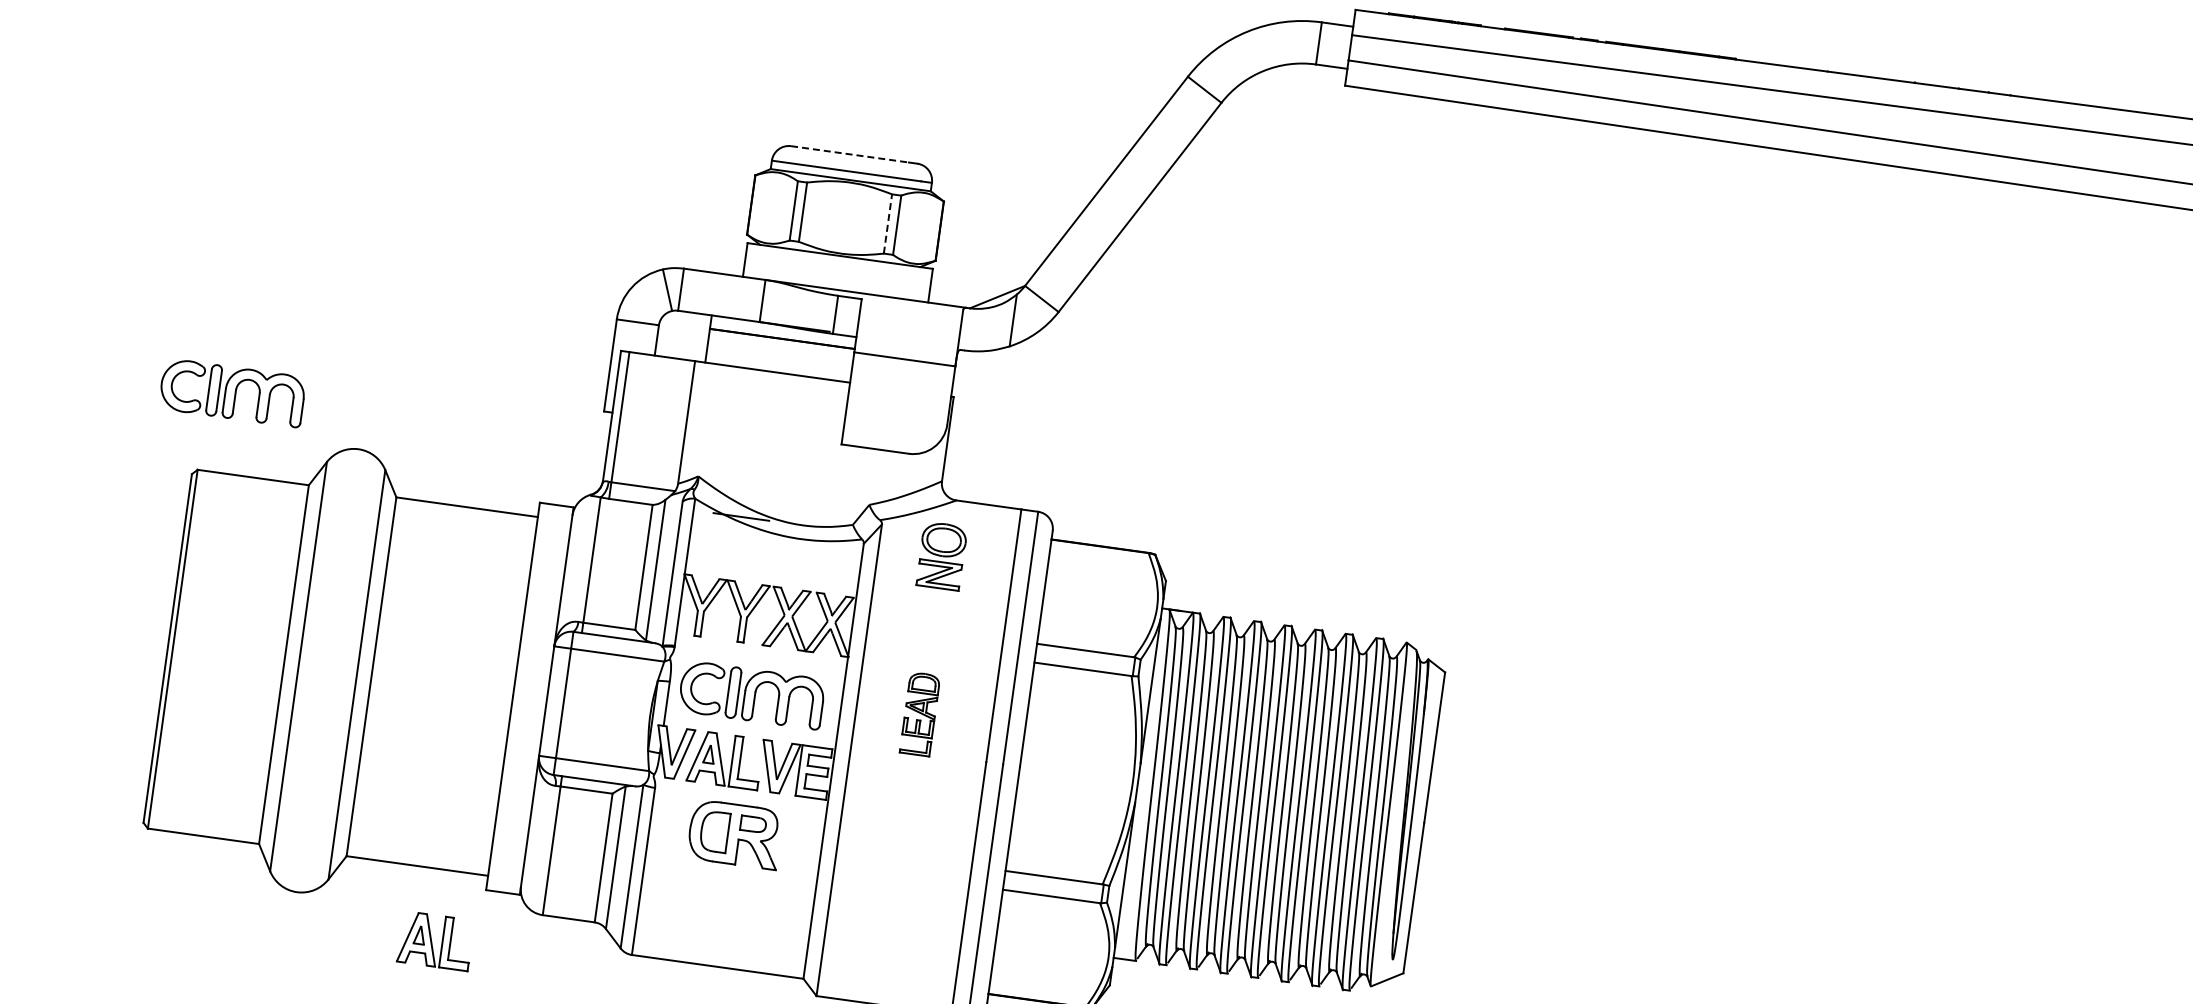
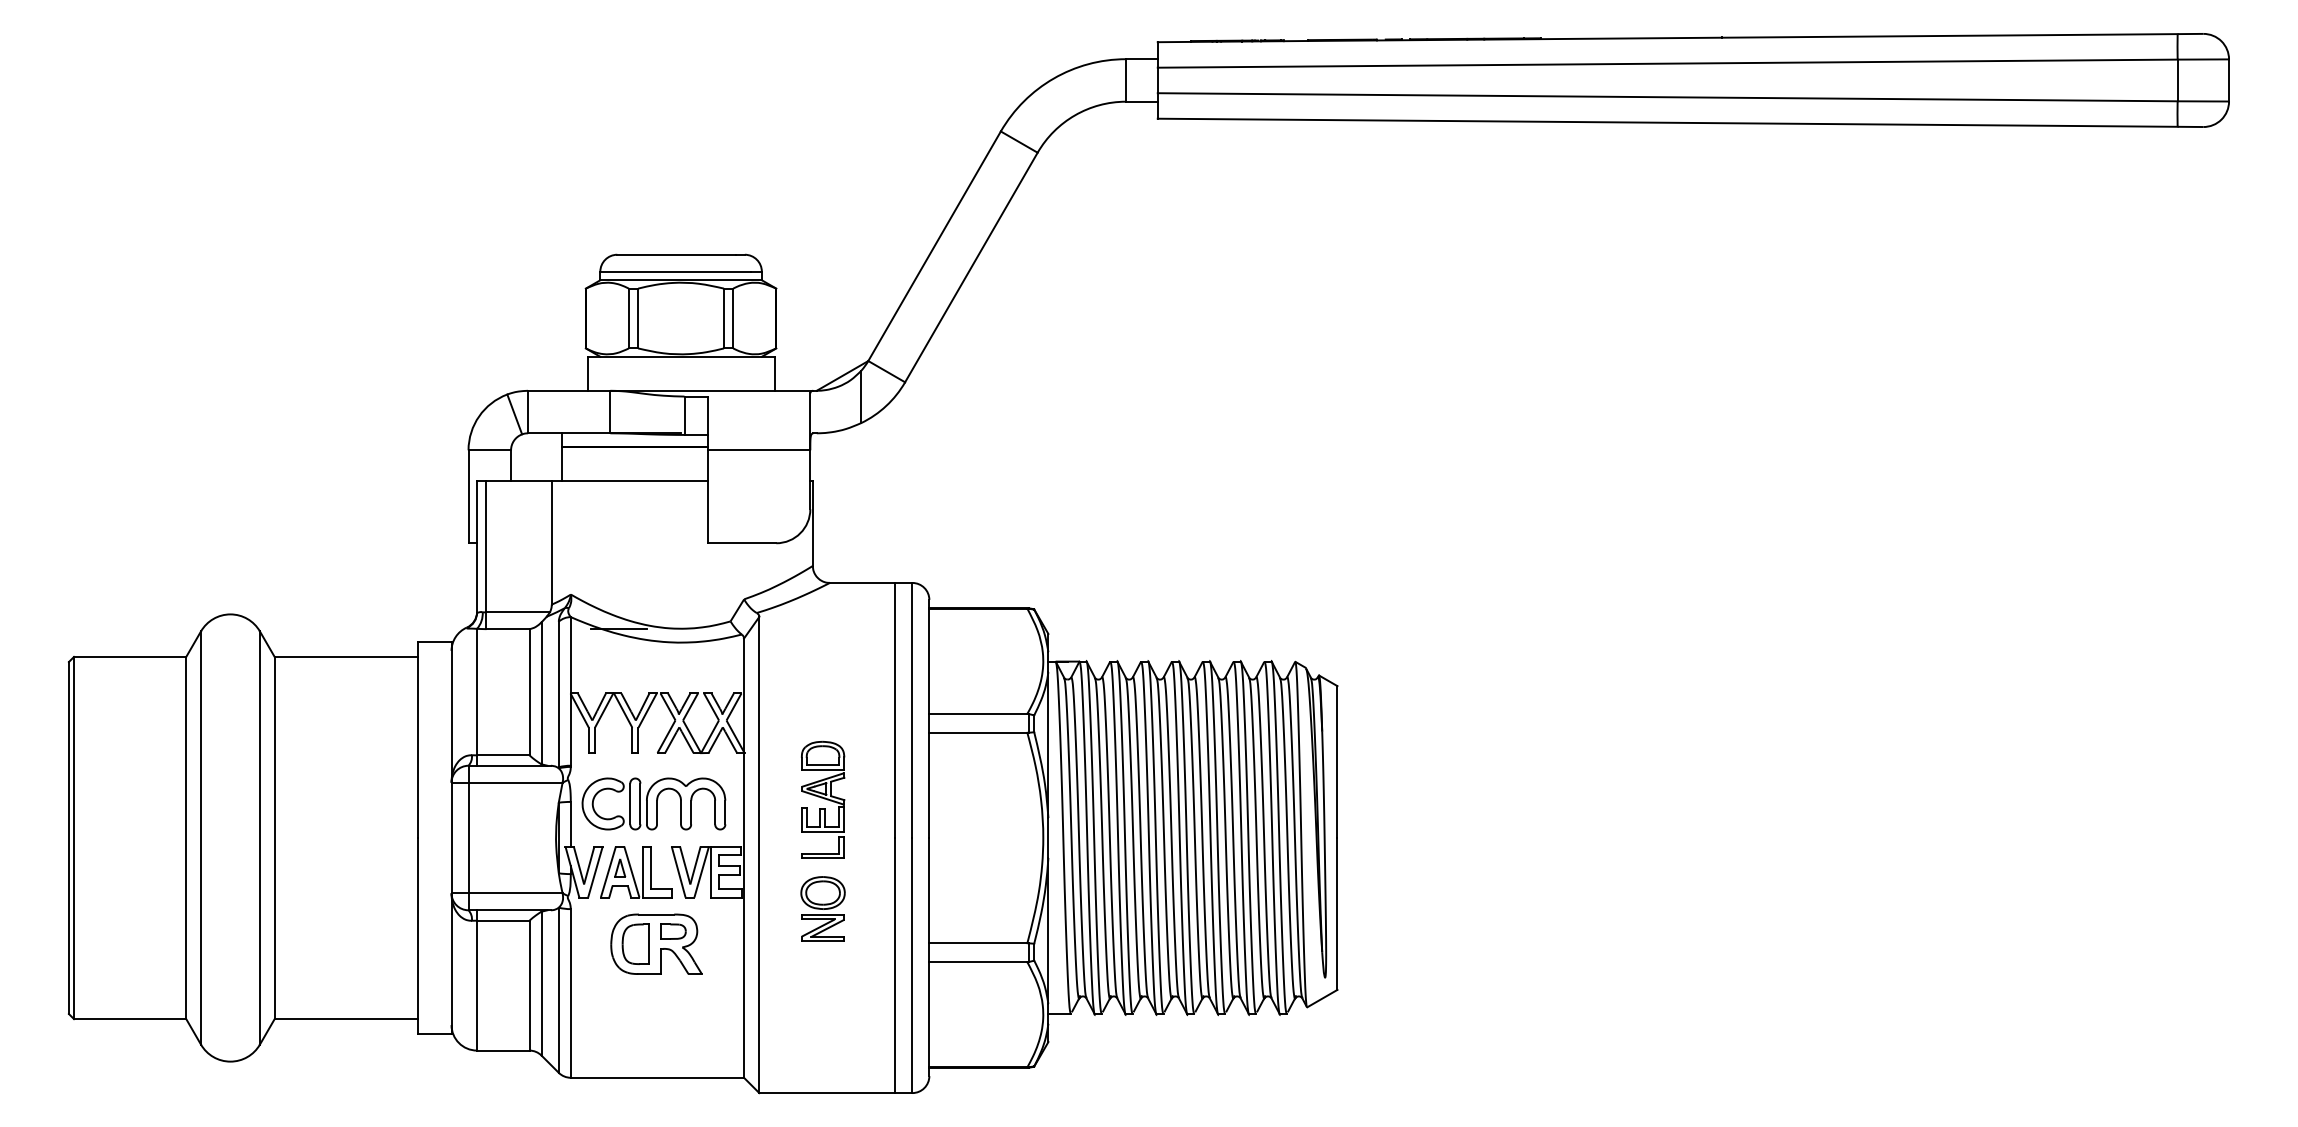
line: (850, 154) -> (677, 254), dashed -> solid
line: (887, 223) -> (723, 318), dashed -> solid
part: (232, 392) -> (97, 575), removed
part: (941, 555) -> (822, 908), moved
part: (920, 714) -> (823, 799), size x1.43
part: (435, 941) -> (374, 1091), removed

